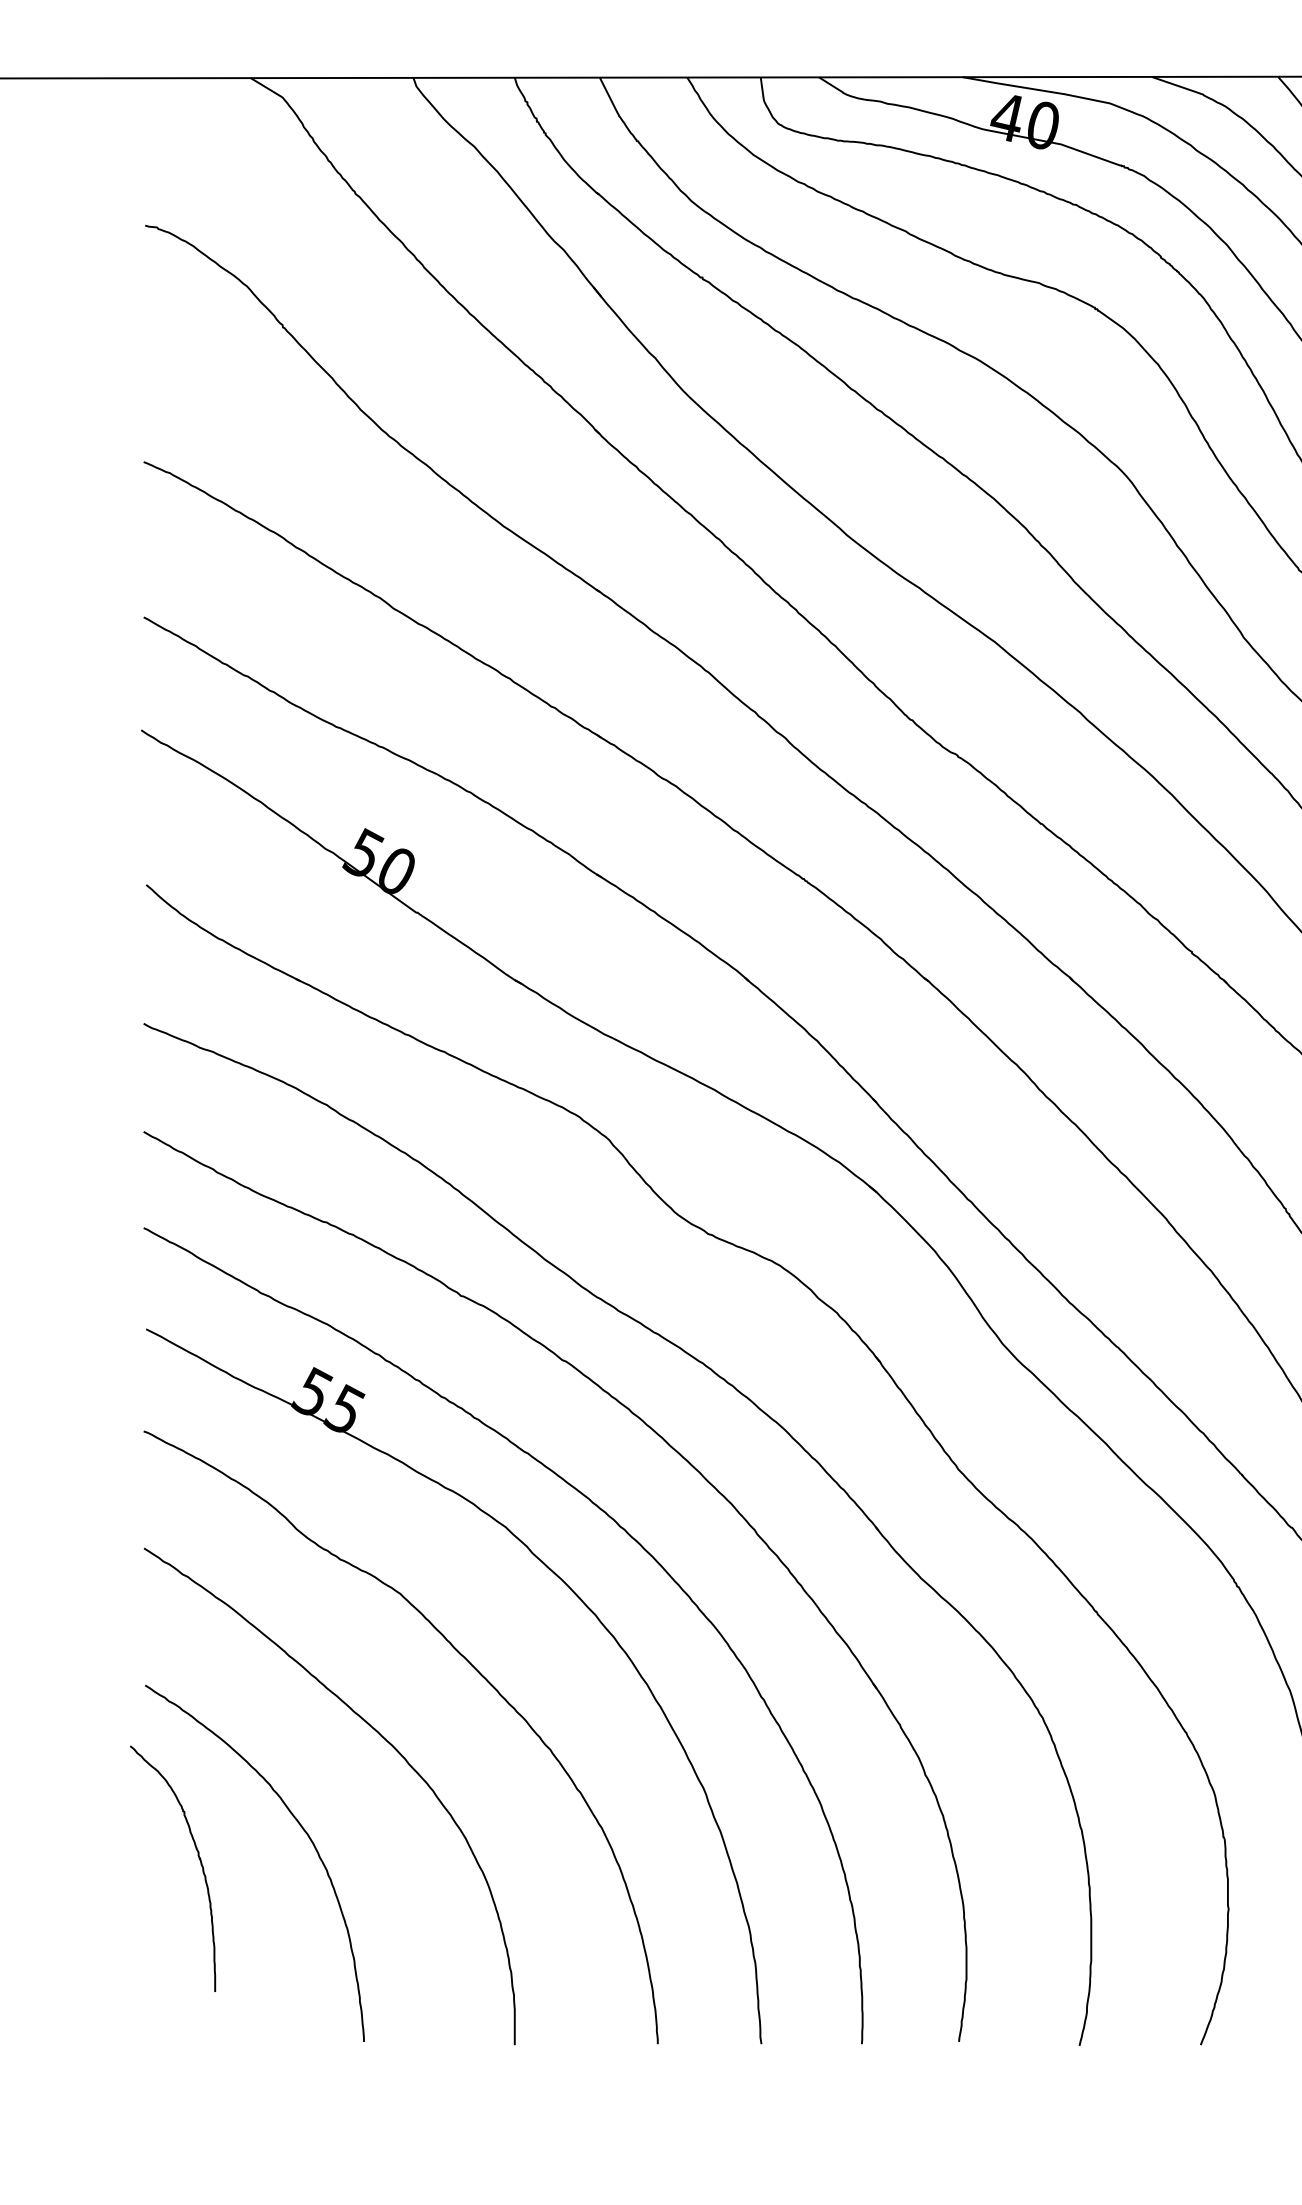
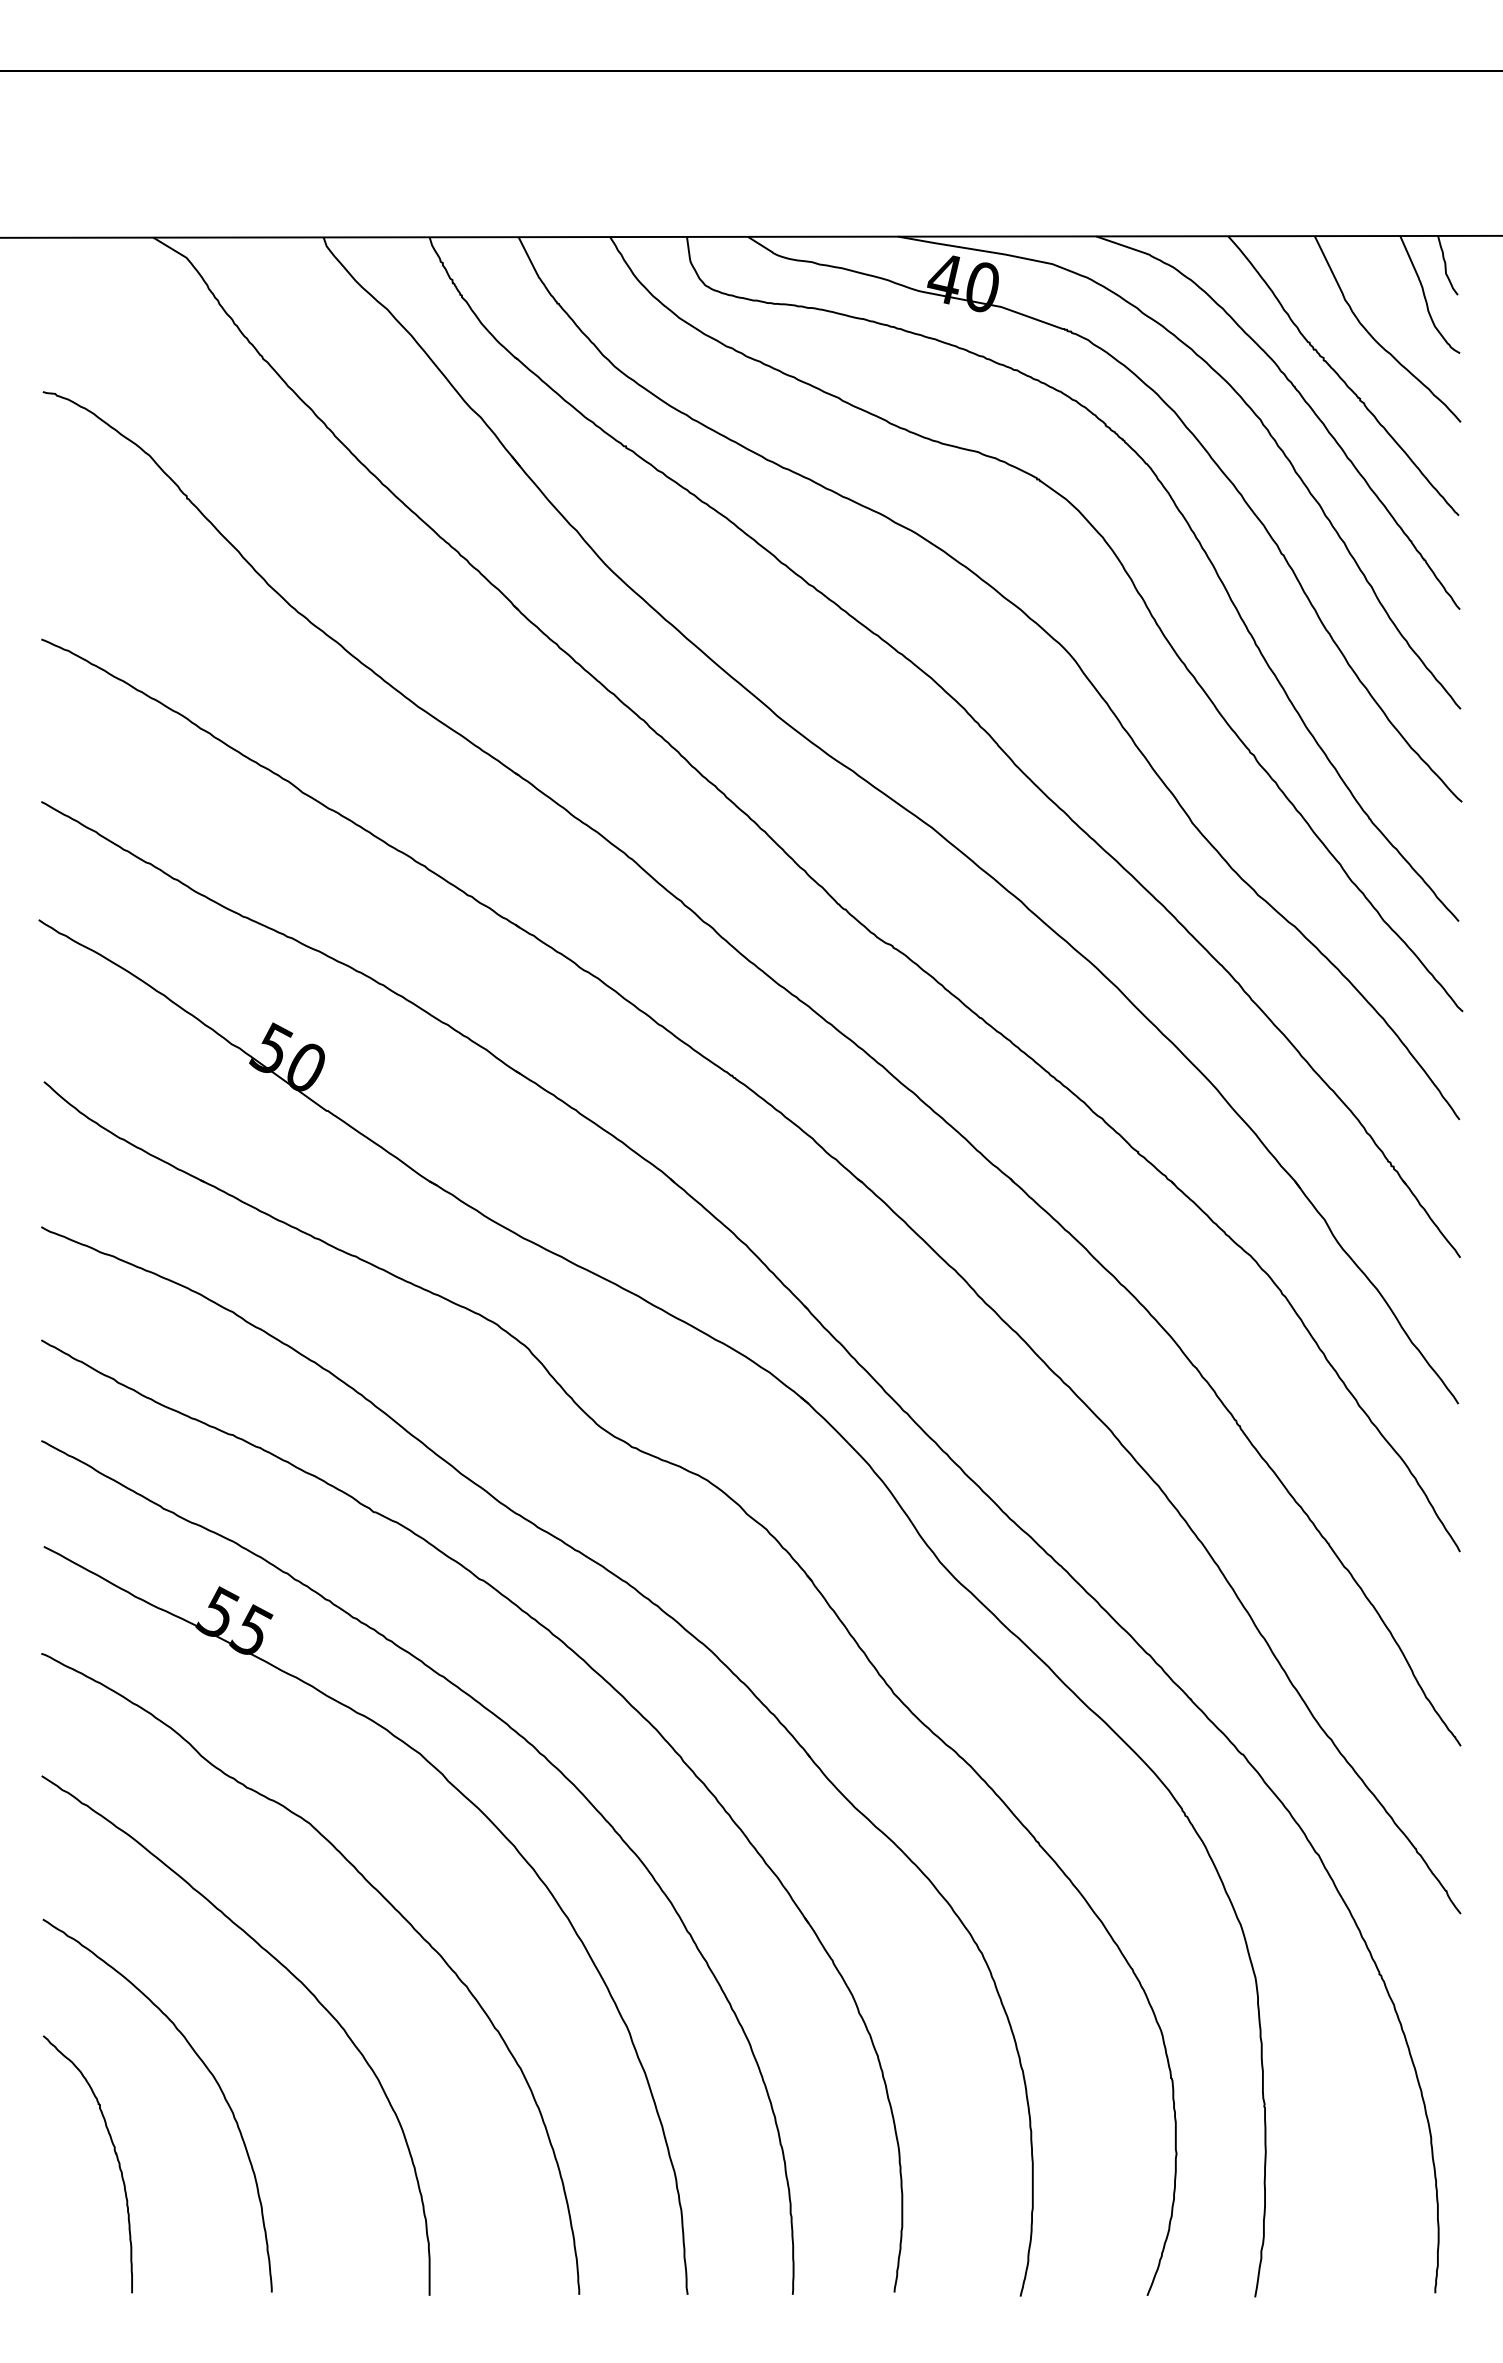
curve: (198, 1858) -> (114, 2153), moved

